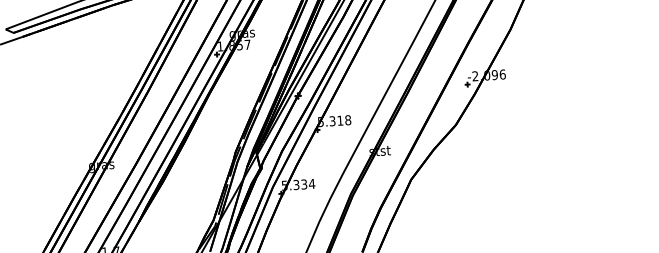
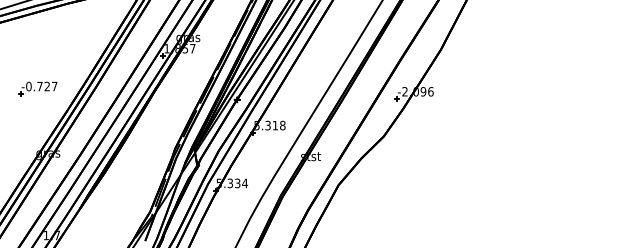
part: (85, 97) -> (37, 88), added

